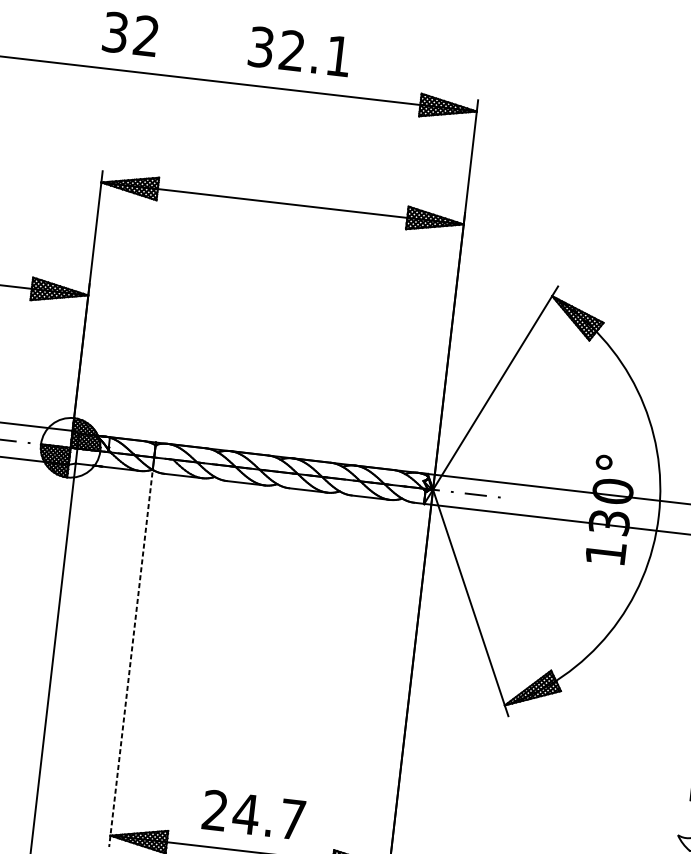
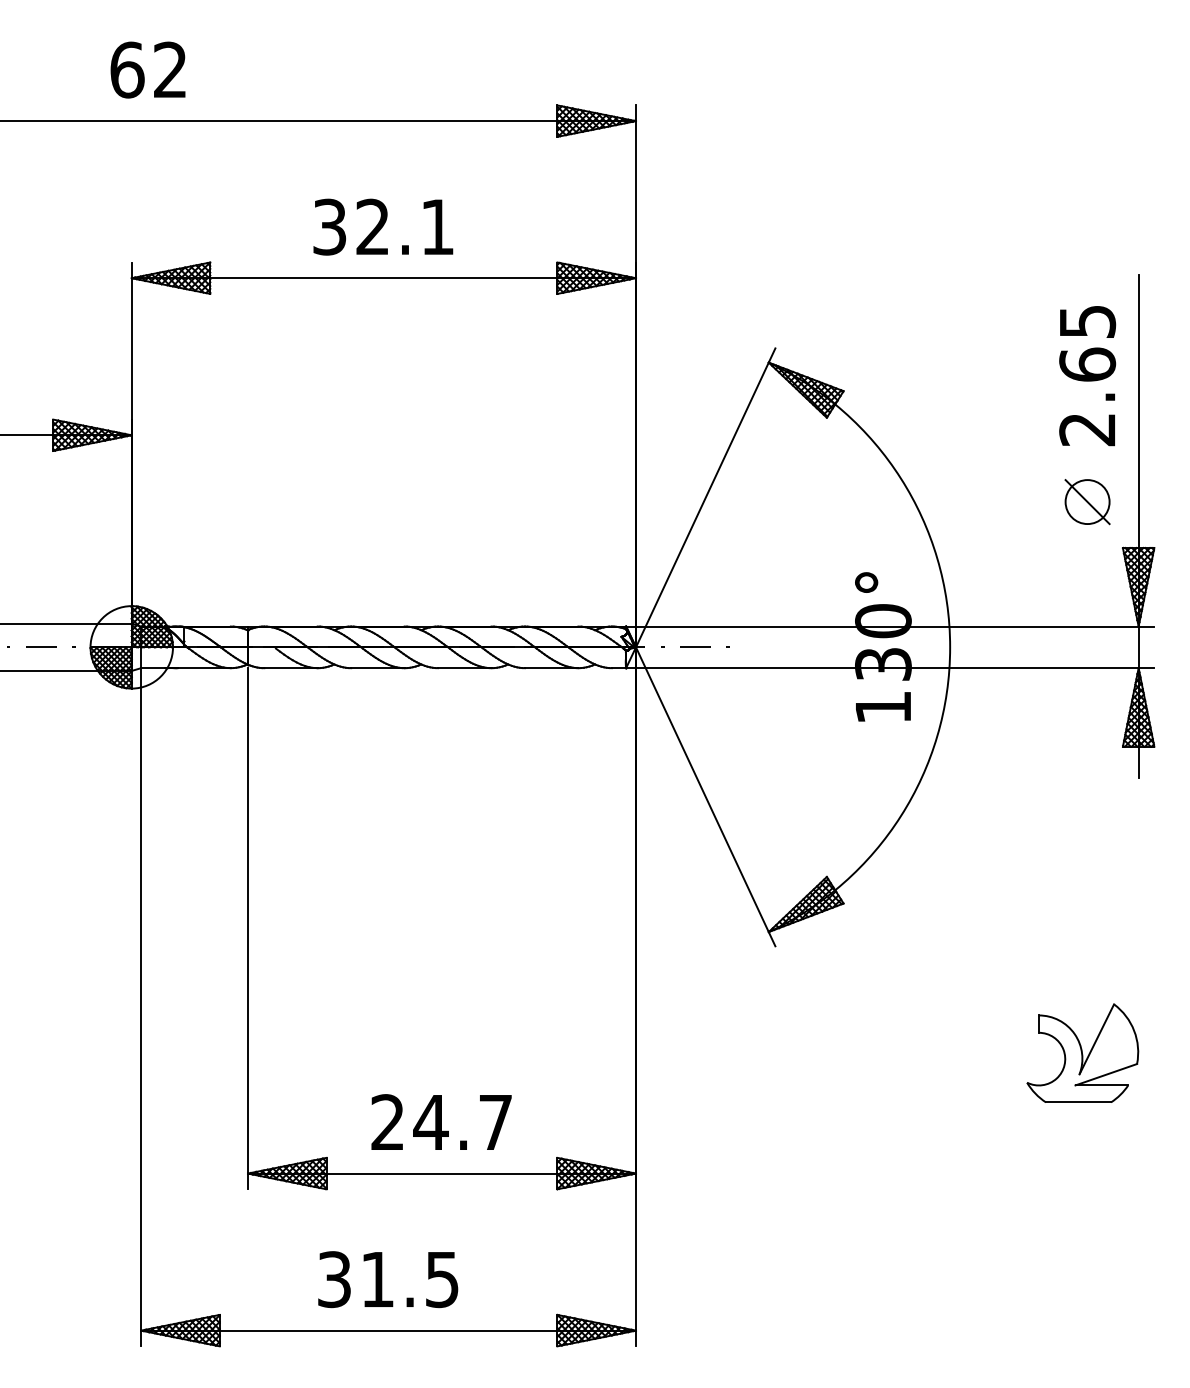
text: (115, 32) -> (127, 69), 32 -> 62
text: (299, 51) -> (383, 226), moved
line: (131, 659) -> (248, 928), dashed -> solid

